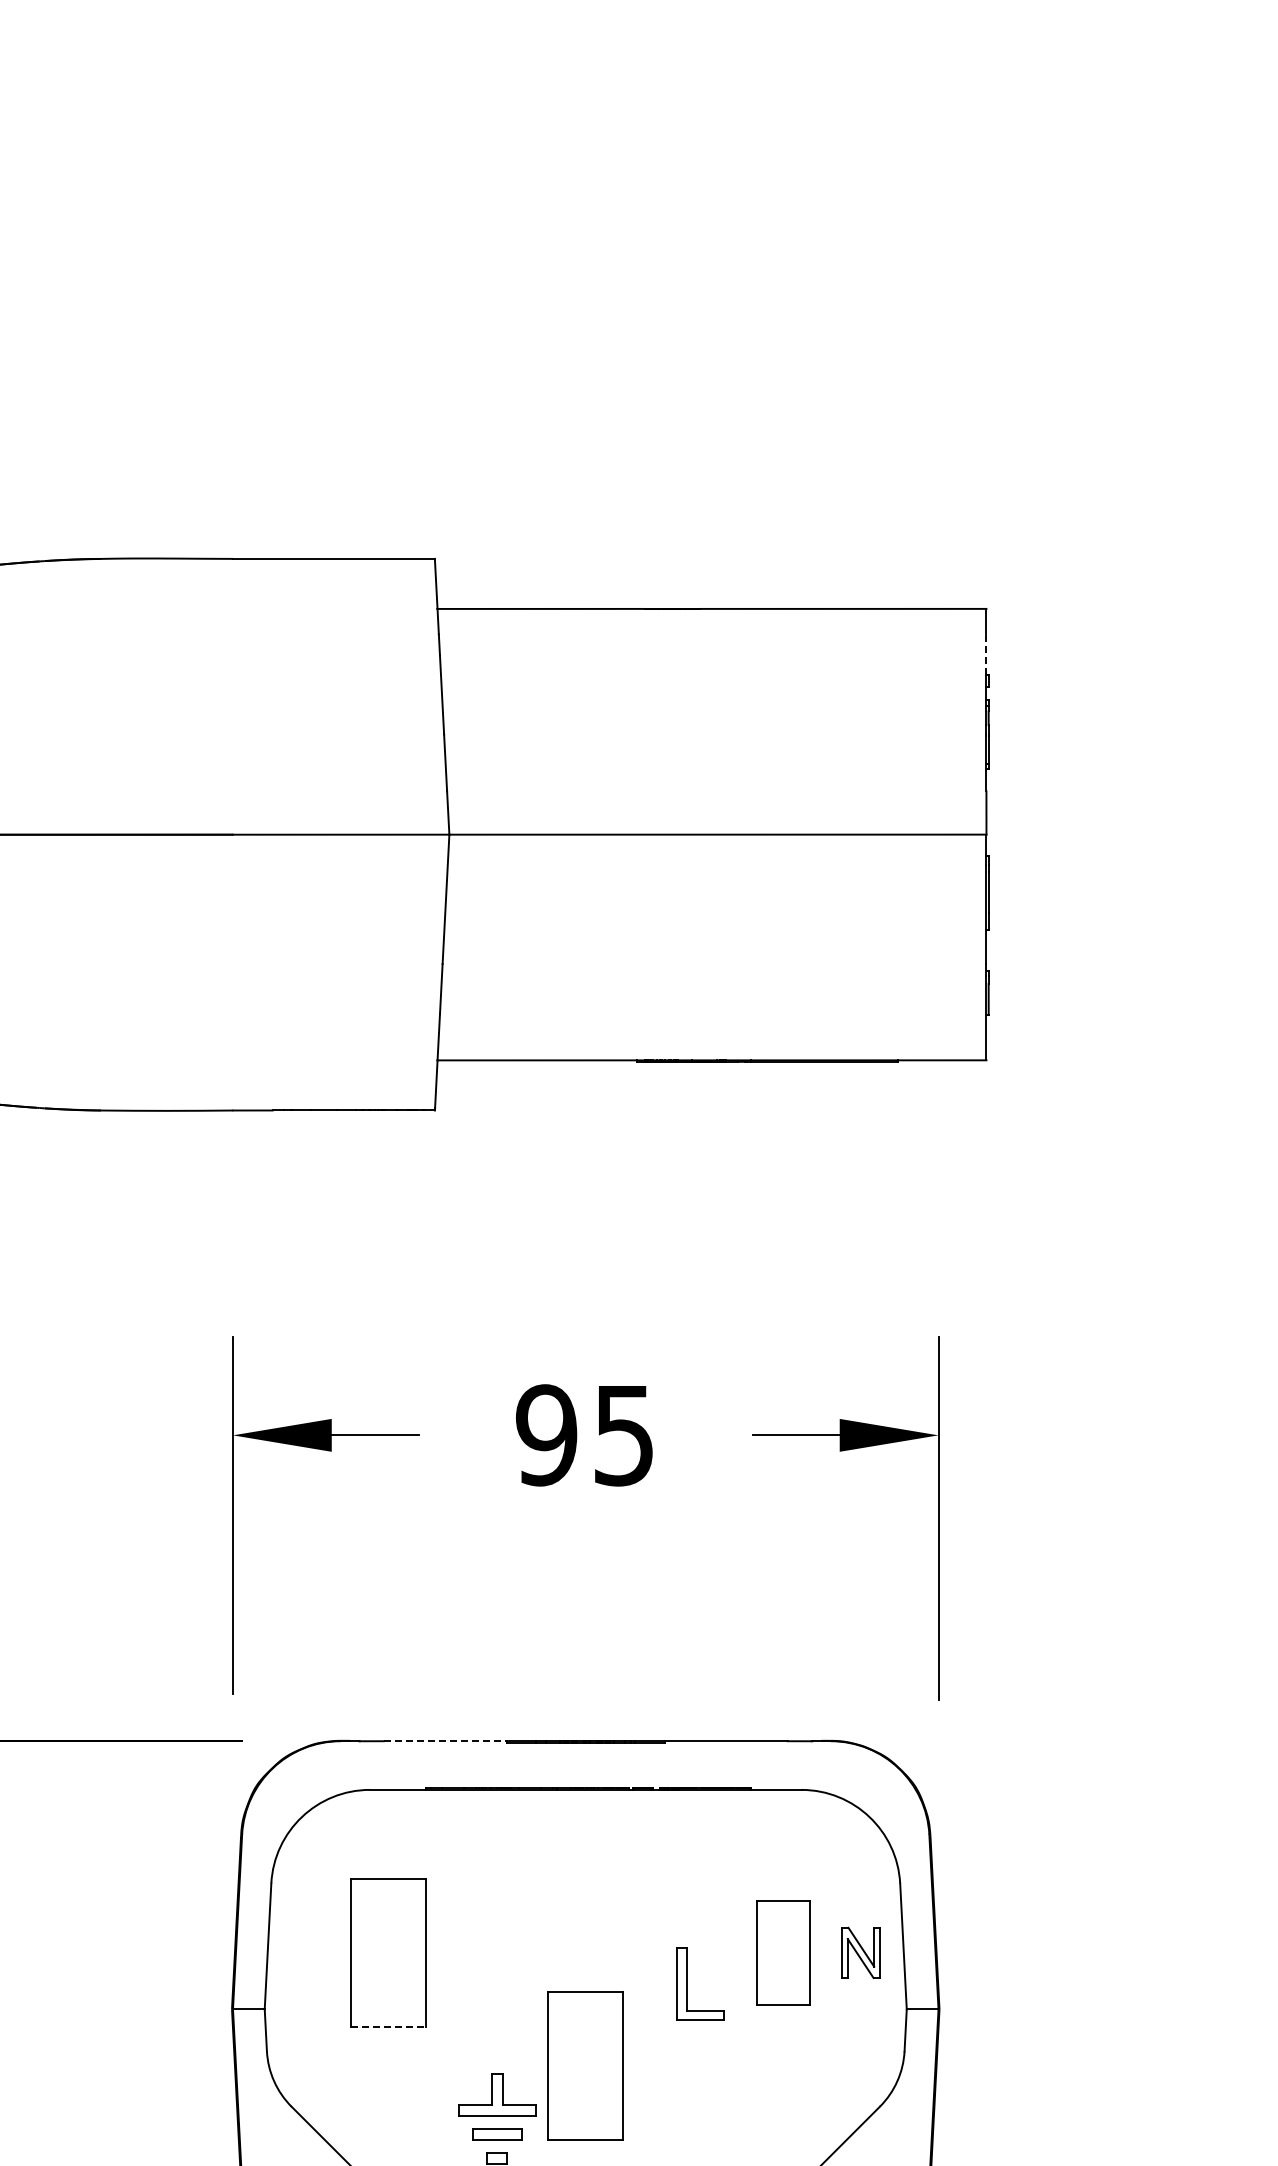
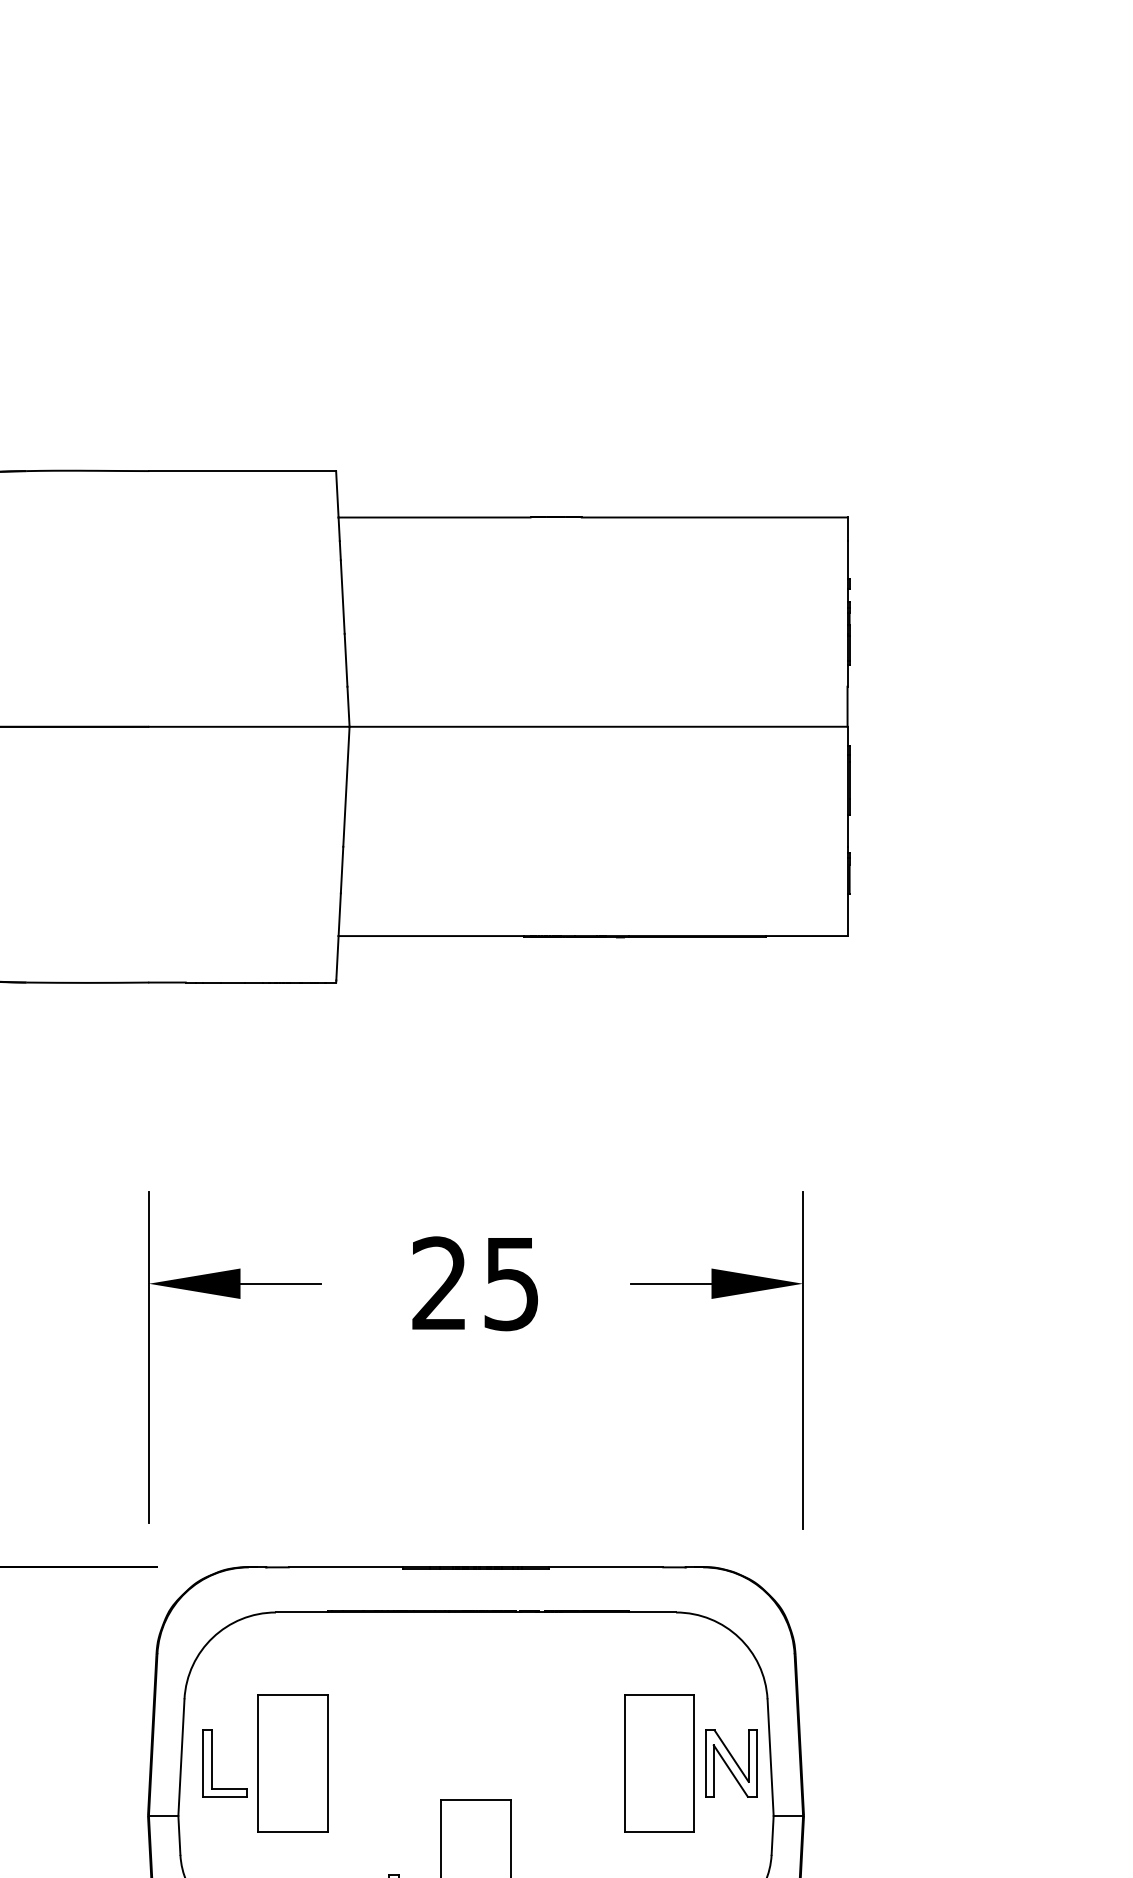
line: (986, 654) -> (847, 559), dashed -> solid
text: (546, 1435) -> (439, 1283), 95 -> 25
line: (445, 1741) -> (345, 1567), dashed -> solid
part: (783, 1952) -> (659, 1763), size x1.43
part: (860, 1952) -> (730, 1763), size x1.43
part: (687, 1983) -> (212, 1763), moved
line: (388, 2026) -> (293, 1831), dashed -> solid

